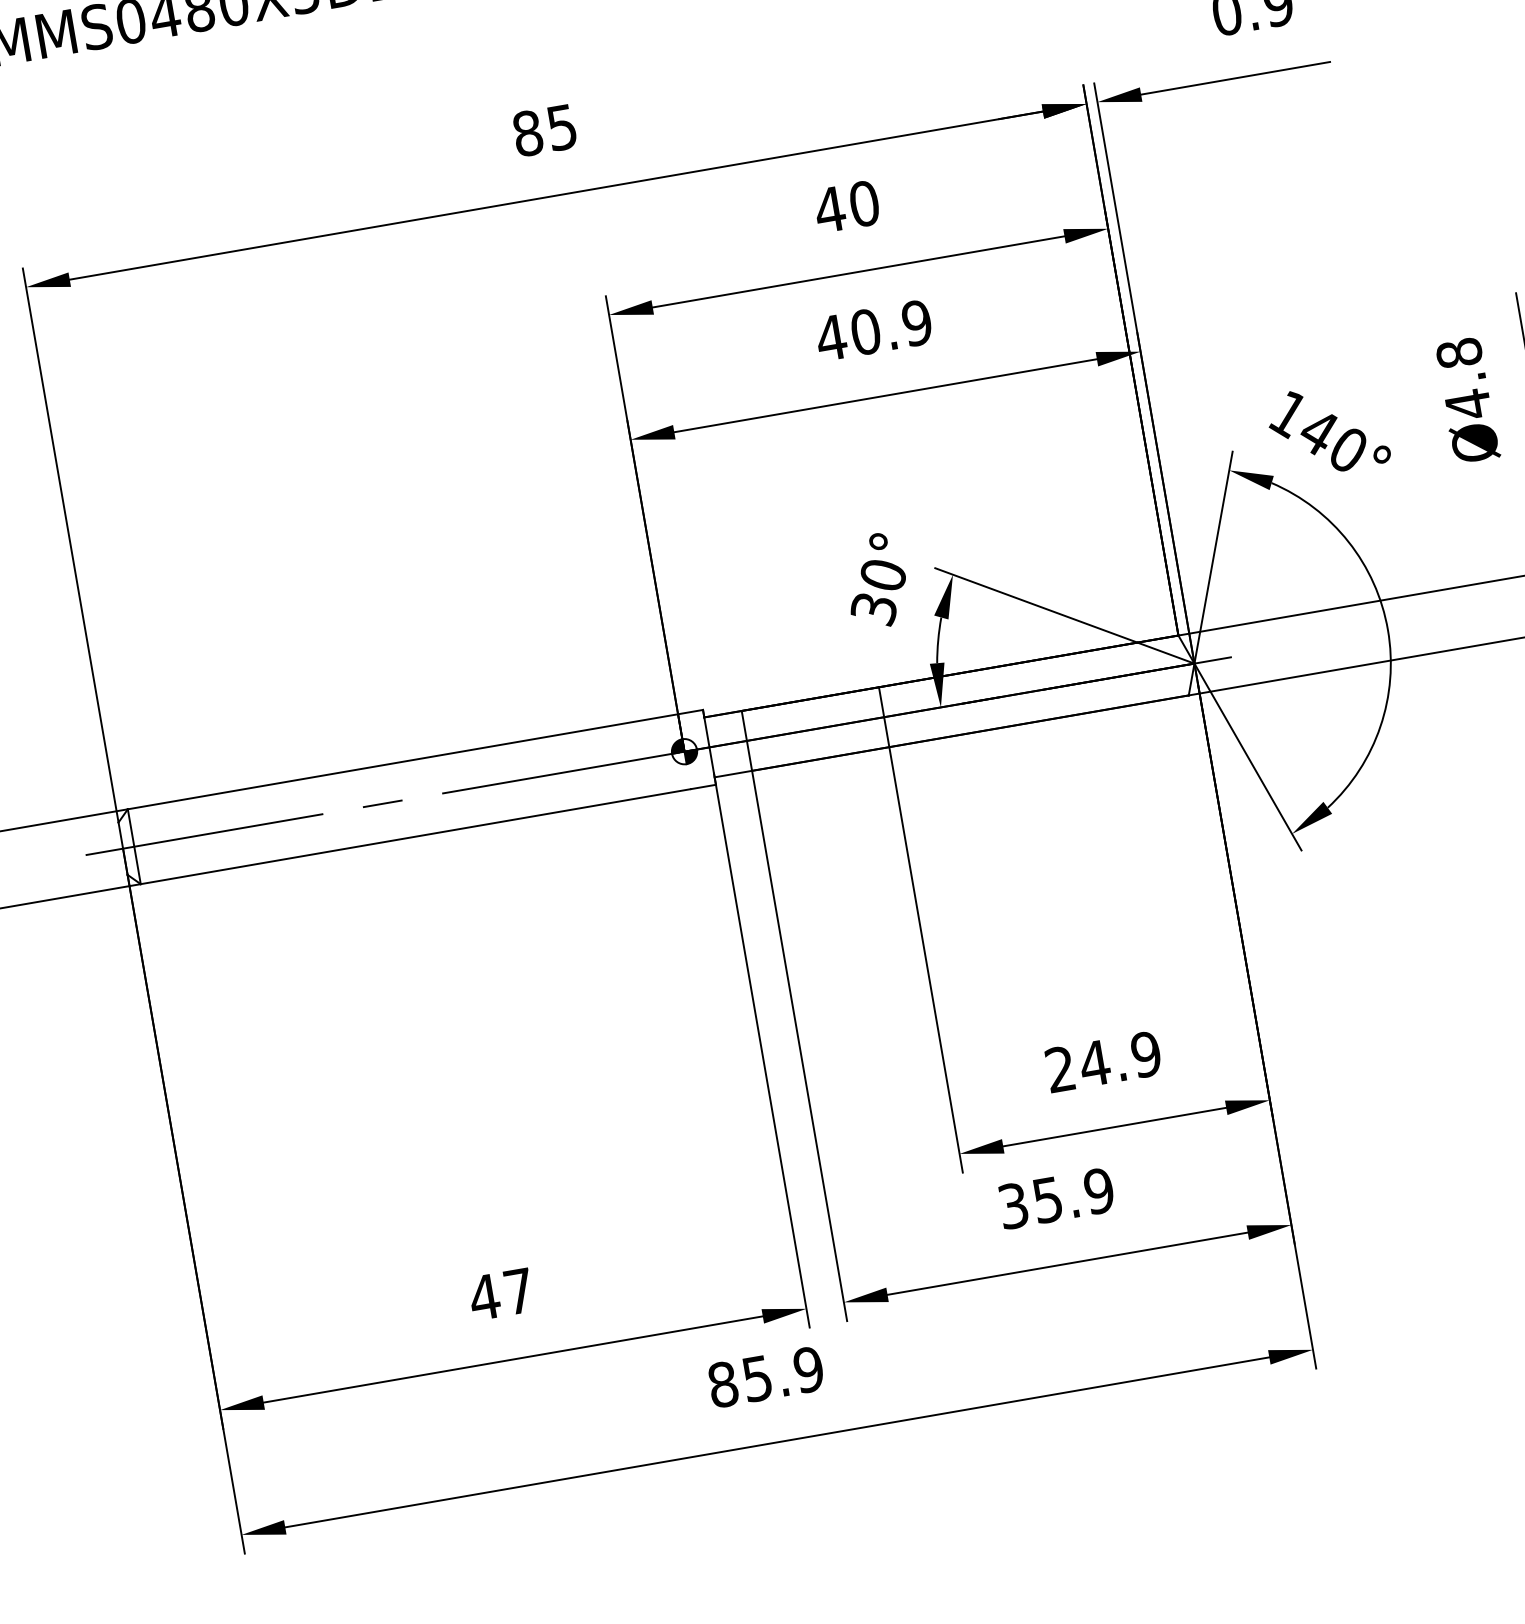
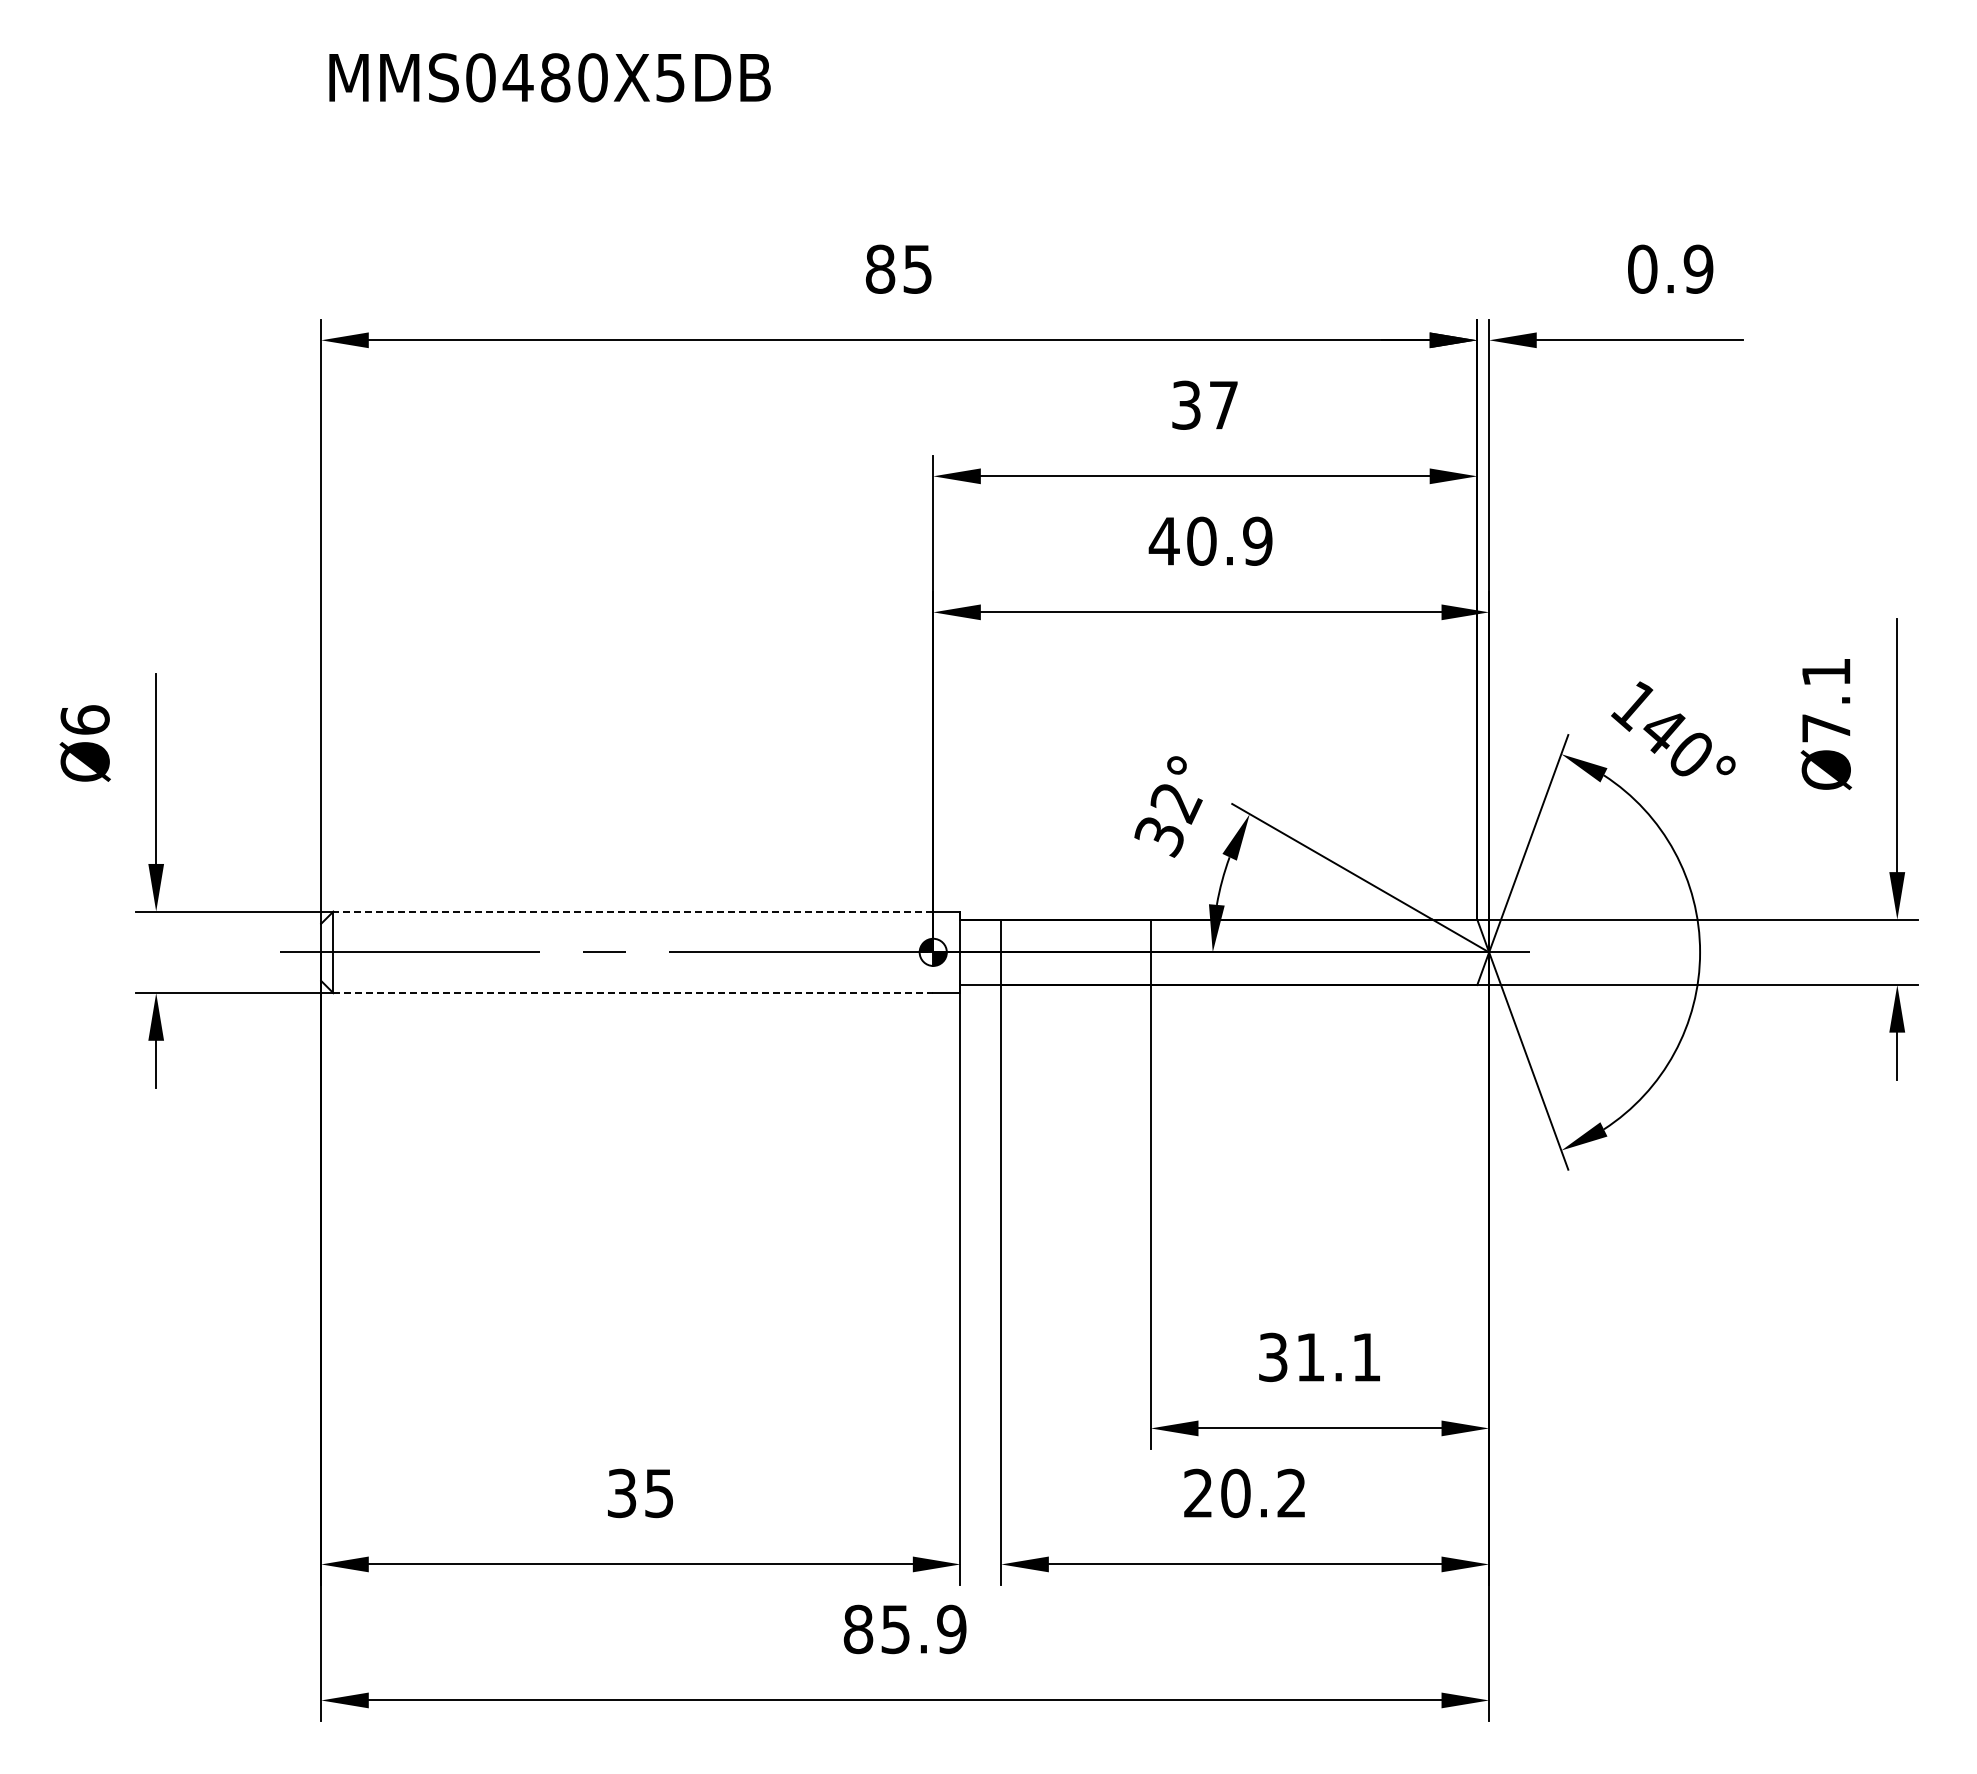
text: (846, 206) -> (1204, 404), 40 -> 37
text: (1463, 379) -> (1825, 700), Ø4.8 -> Ø7.1
text: (884, 577) -> (1176, 804), 30° -> 32°
line: (403, 761) -> (633, 911), solid -> dashed
line: (416, 836) -> (633, 993), solid -> dashed
text: (1103, 1061) -> (1320, 1357), 24.9 -> 31.1
text: (1056, 1198) -> (1245, 1493), 35.9 -> 20.2
text: (500, 1294) -> (639, 1493), 47 -> 35

